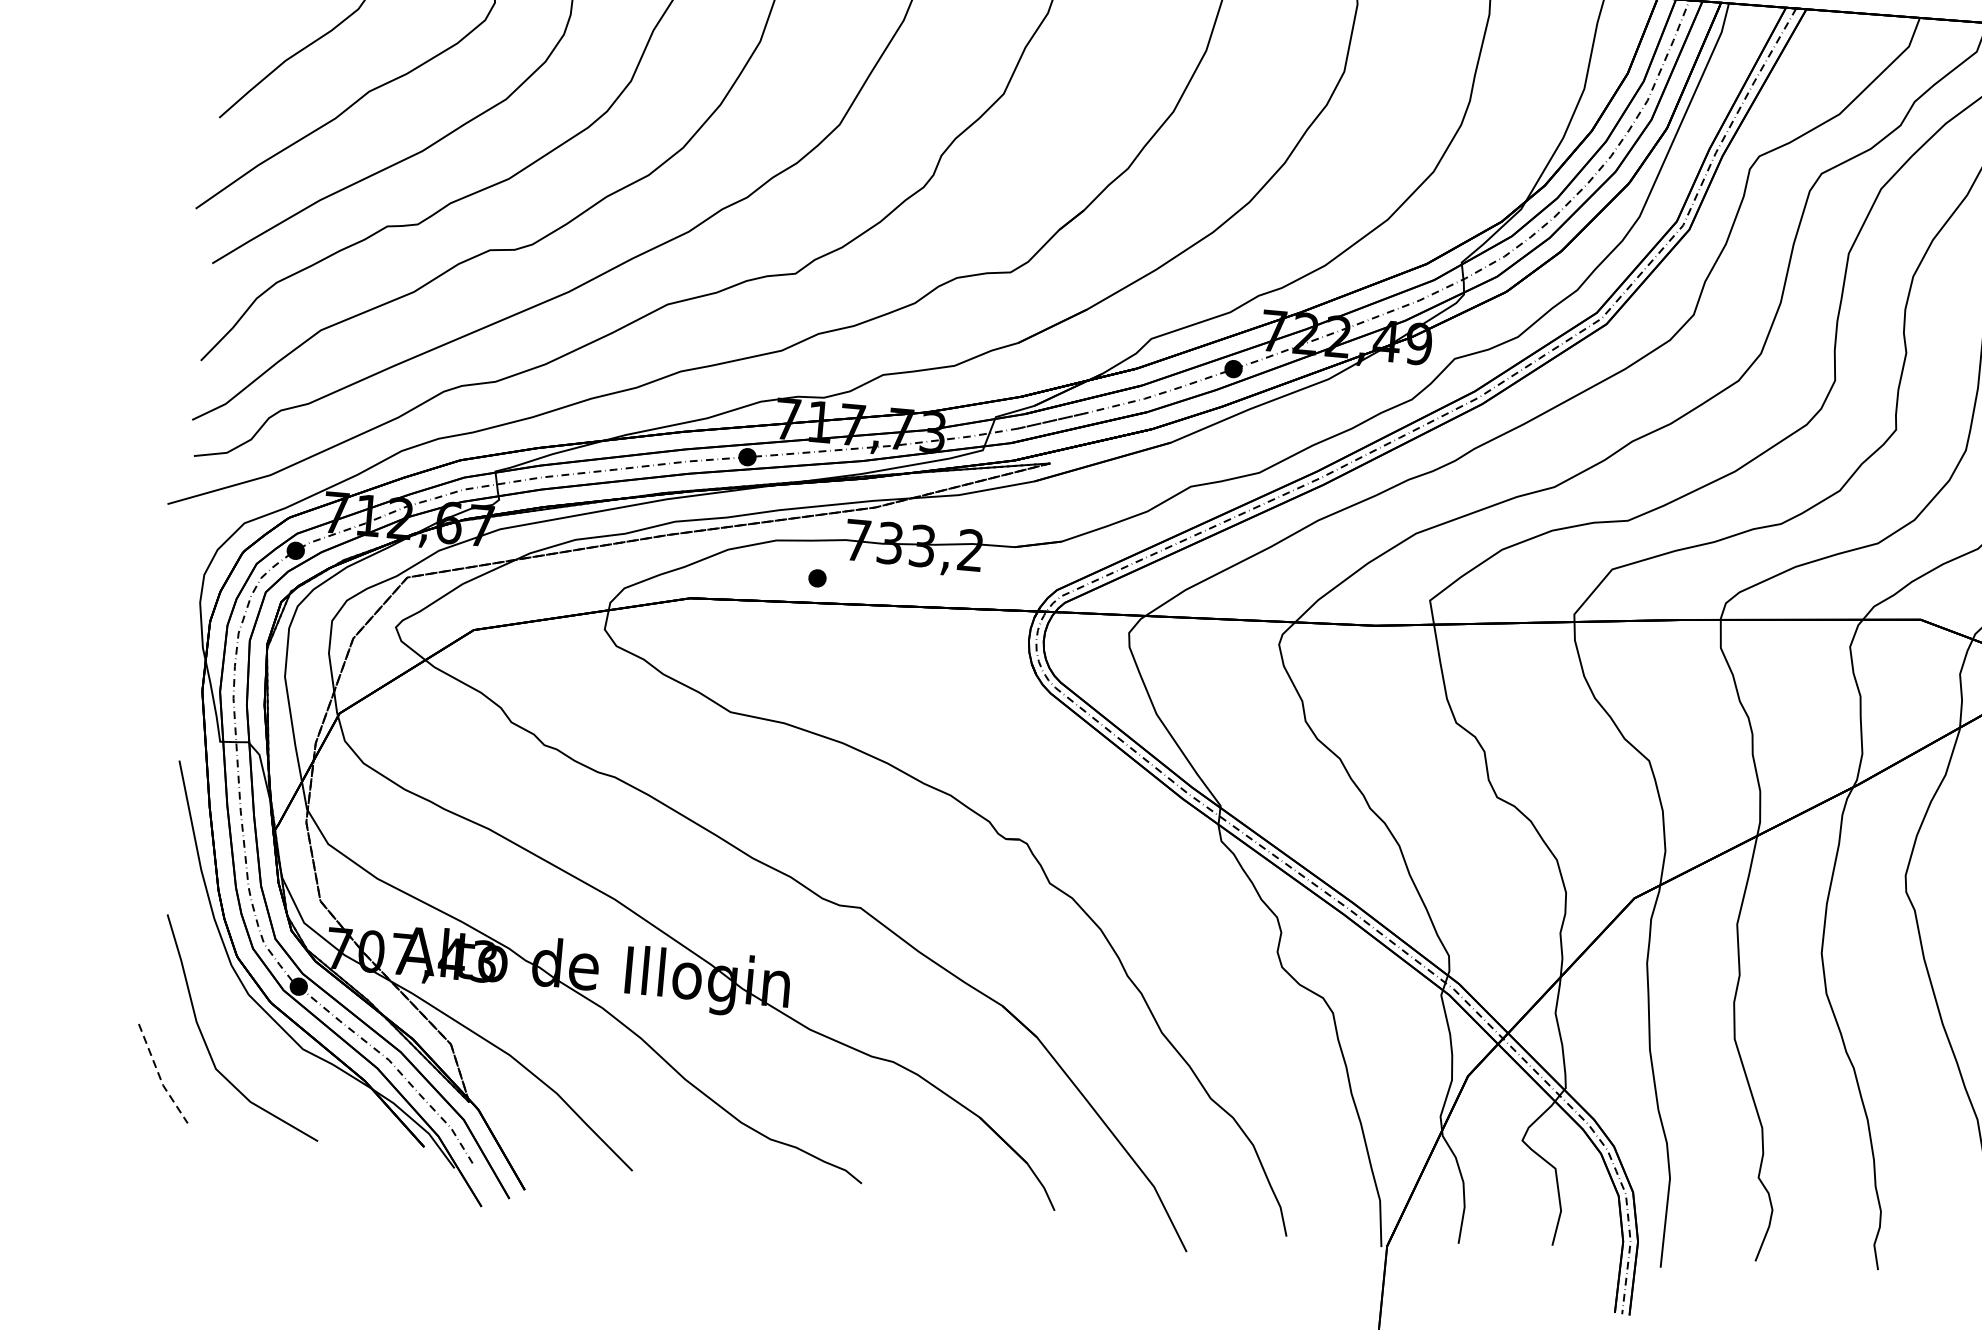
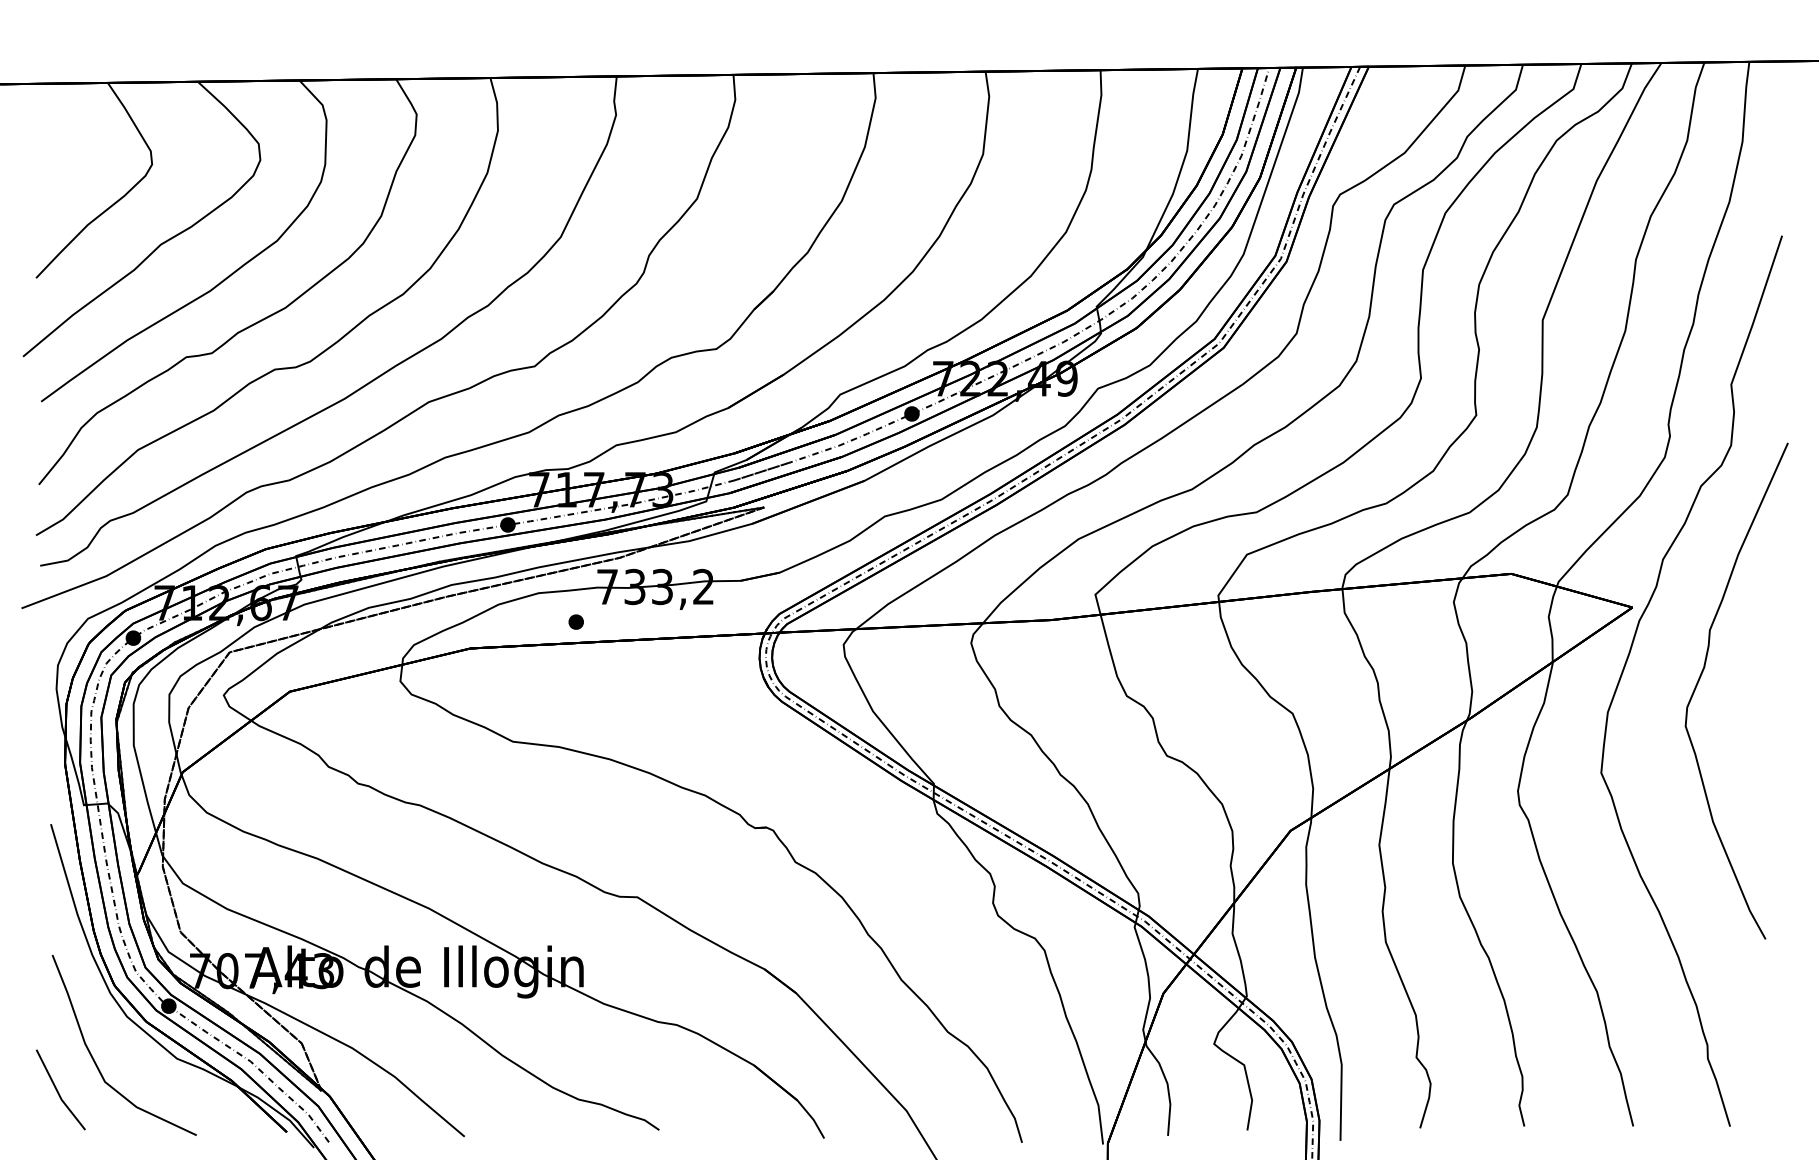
line: (160, 1076) -> (58, 1092), dashed -> solid

